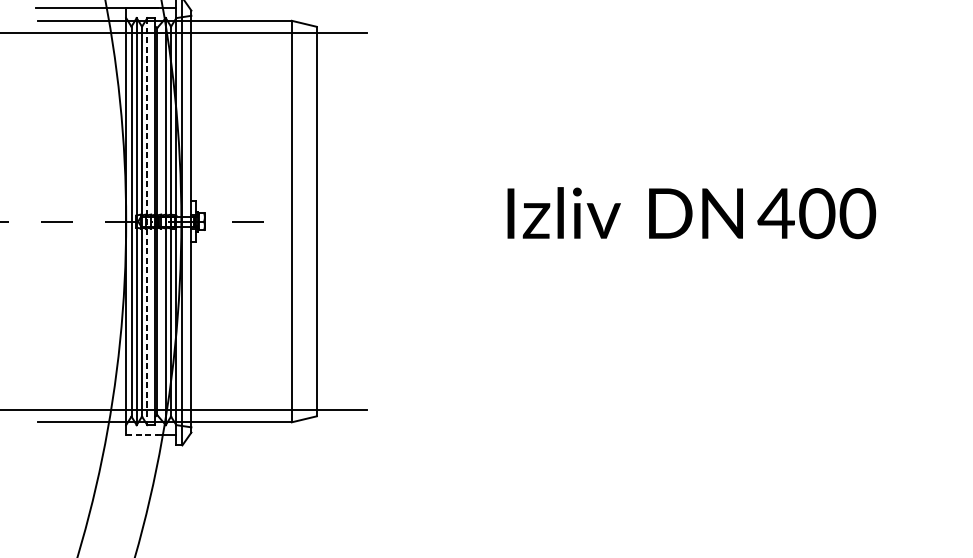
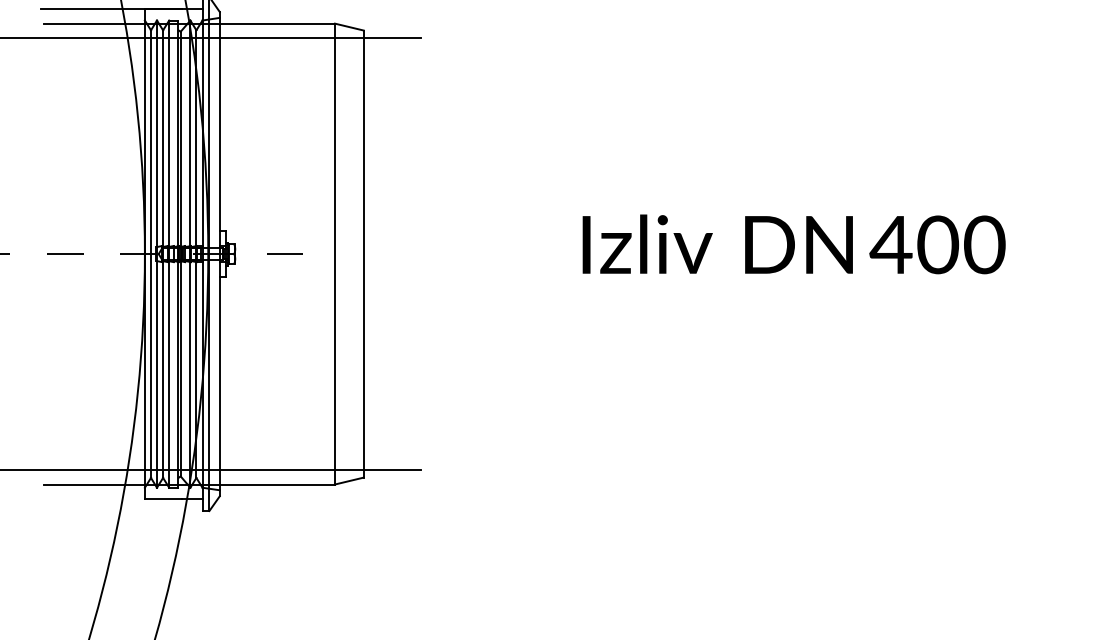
line: (147, 221) -> (169, 254), dashed -> solid
line: (142, 435) -> (163, 499), dashed -> solid

